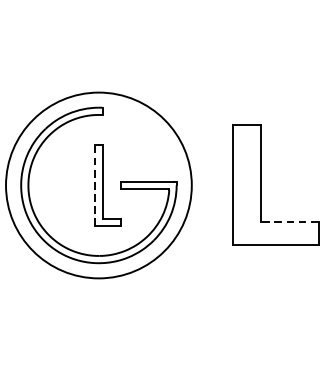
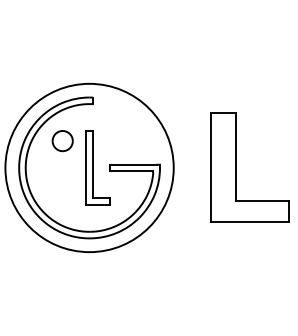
part: (69, 156) -> (62, 141), added
line: (95, 184) -> (86, 167), dashed -> solid
line: (289, 221) -> (262, 200), dashed -> solid

